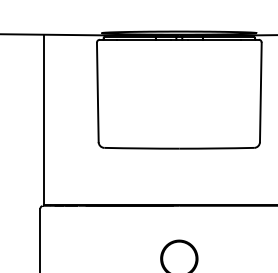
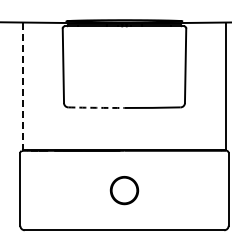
line: (43, 120) -> (22, 86), solid -> dashed
arc: (141, 148) -> (96, 107), solid -> dashed

